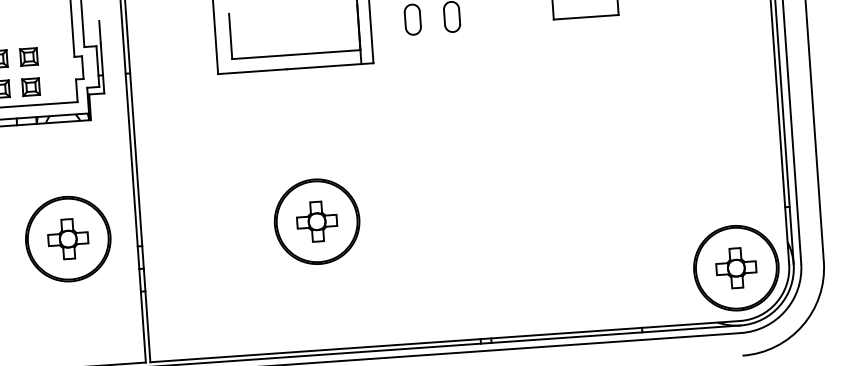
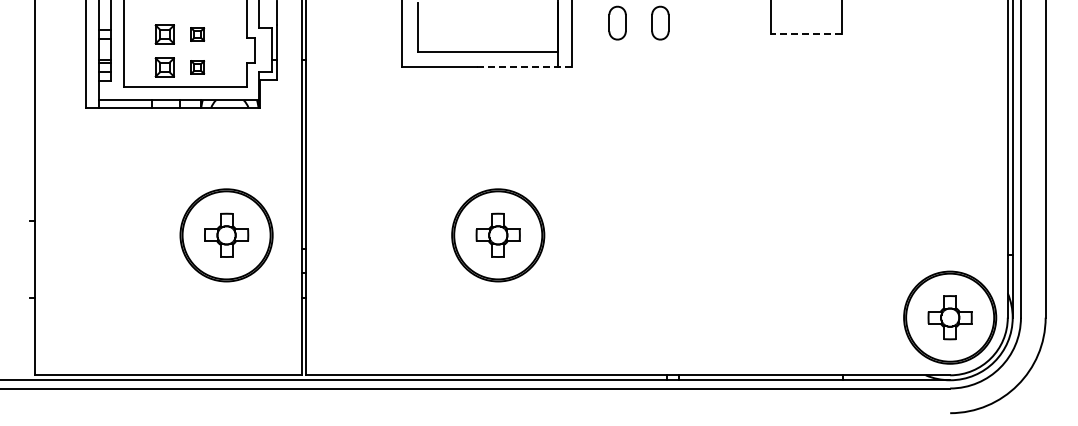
line: (585, 17) -> (805, 33), solid -> dashed
part: (28, 56) -> (197, 34), size x0.7
line: (330, 66) -> (524, 67), solid -> dashed
part: (30, 87) -> (197, 67), size x0.7

